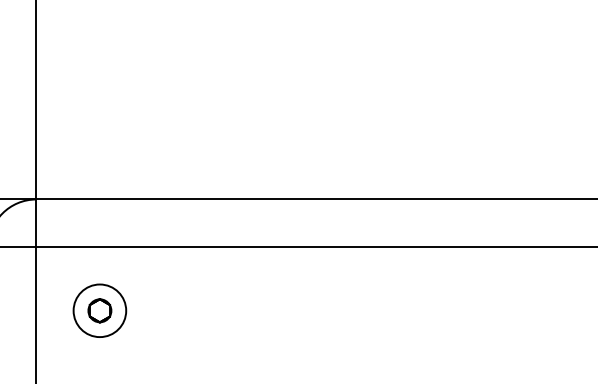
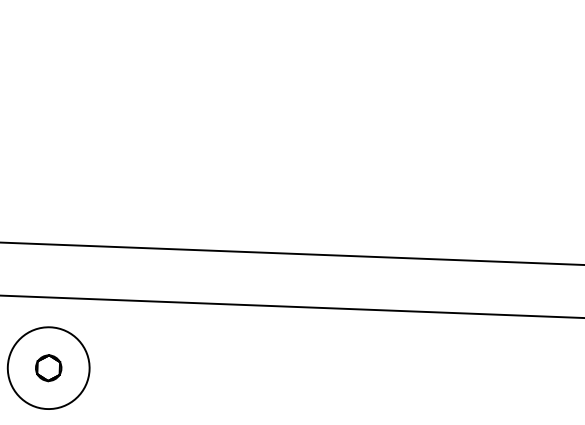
circle: (99, 310) -> (48, 367), size x1.4

